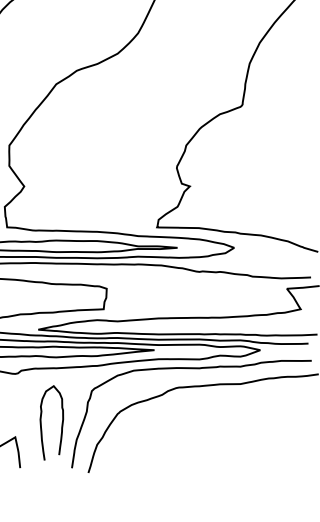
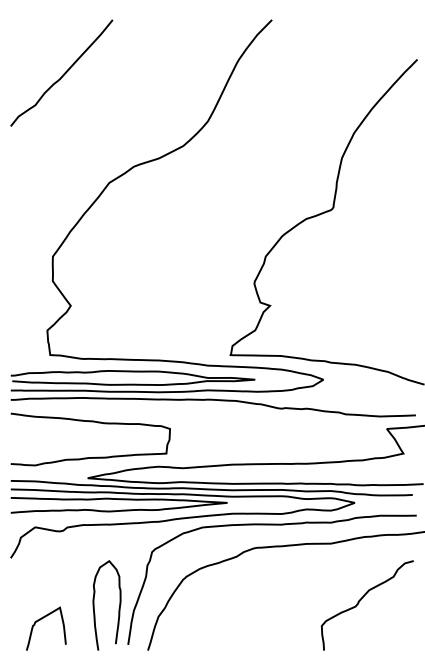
curve: (41, 423) -> (94, 605), moved
curve: (266, 430) -> (362, 599), added

